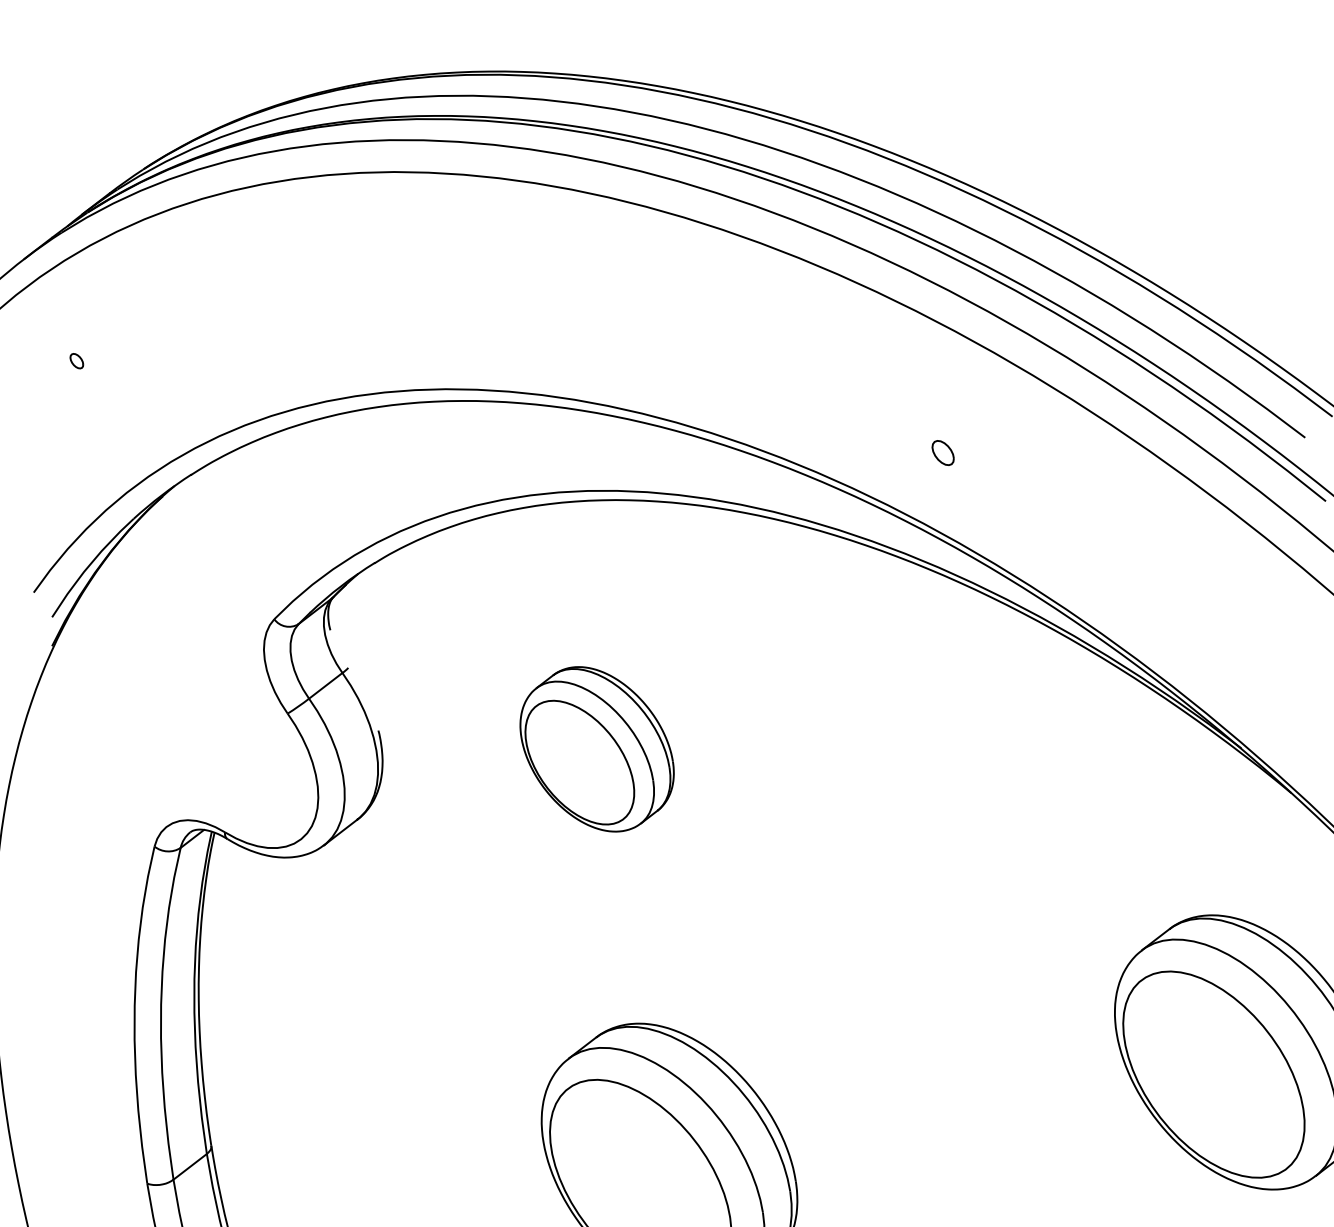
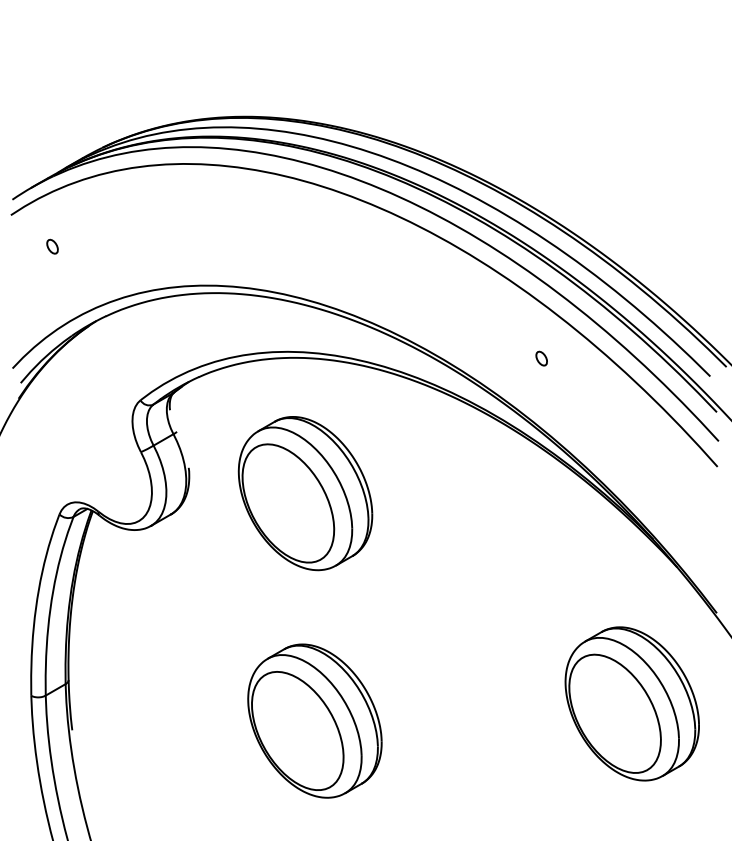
part: (76, 360) -> (52, 246), size x1.67
part: (942, 452) -> (541, 358), moved
part: (597, 748) -> (305, 493), size x1.67

